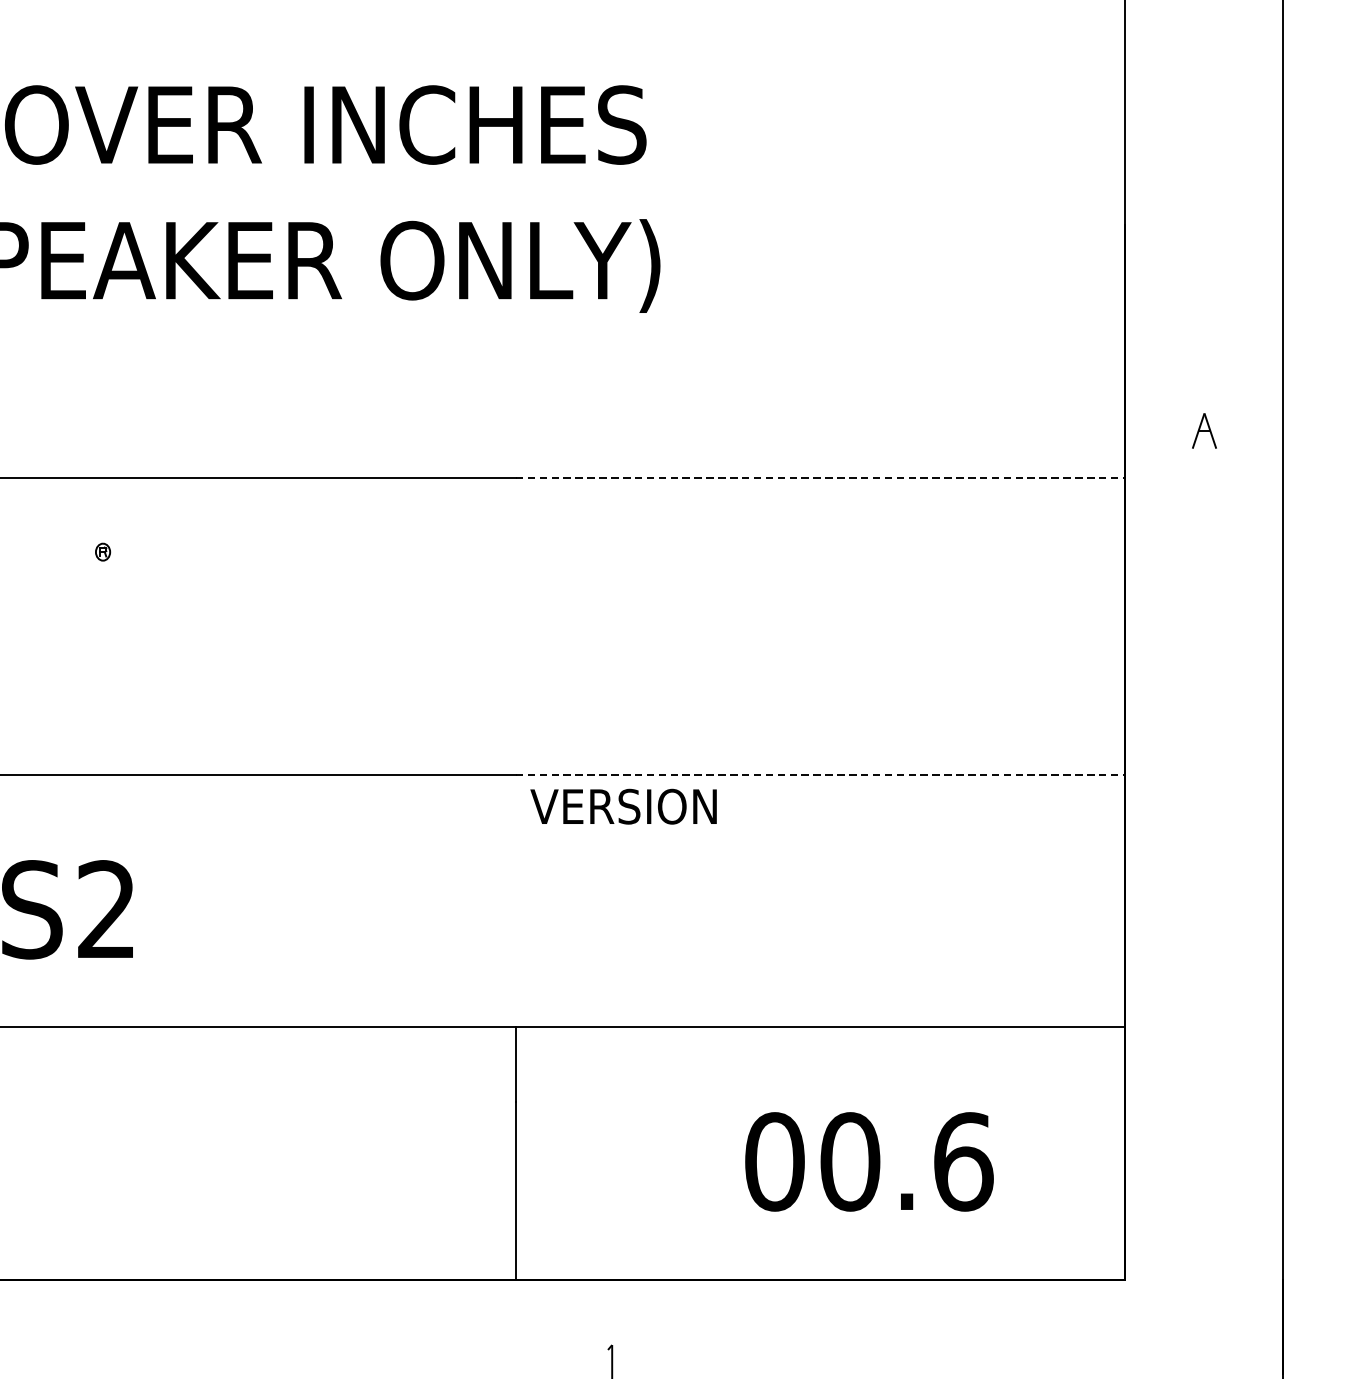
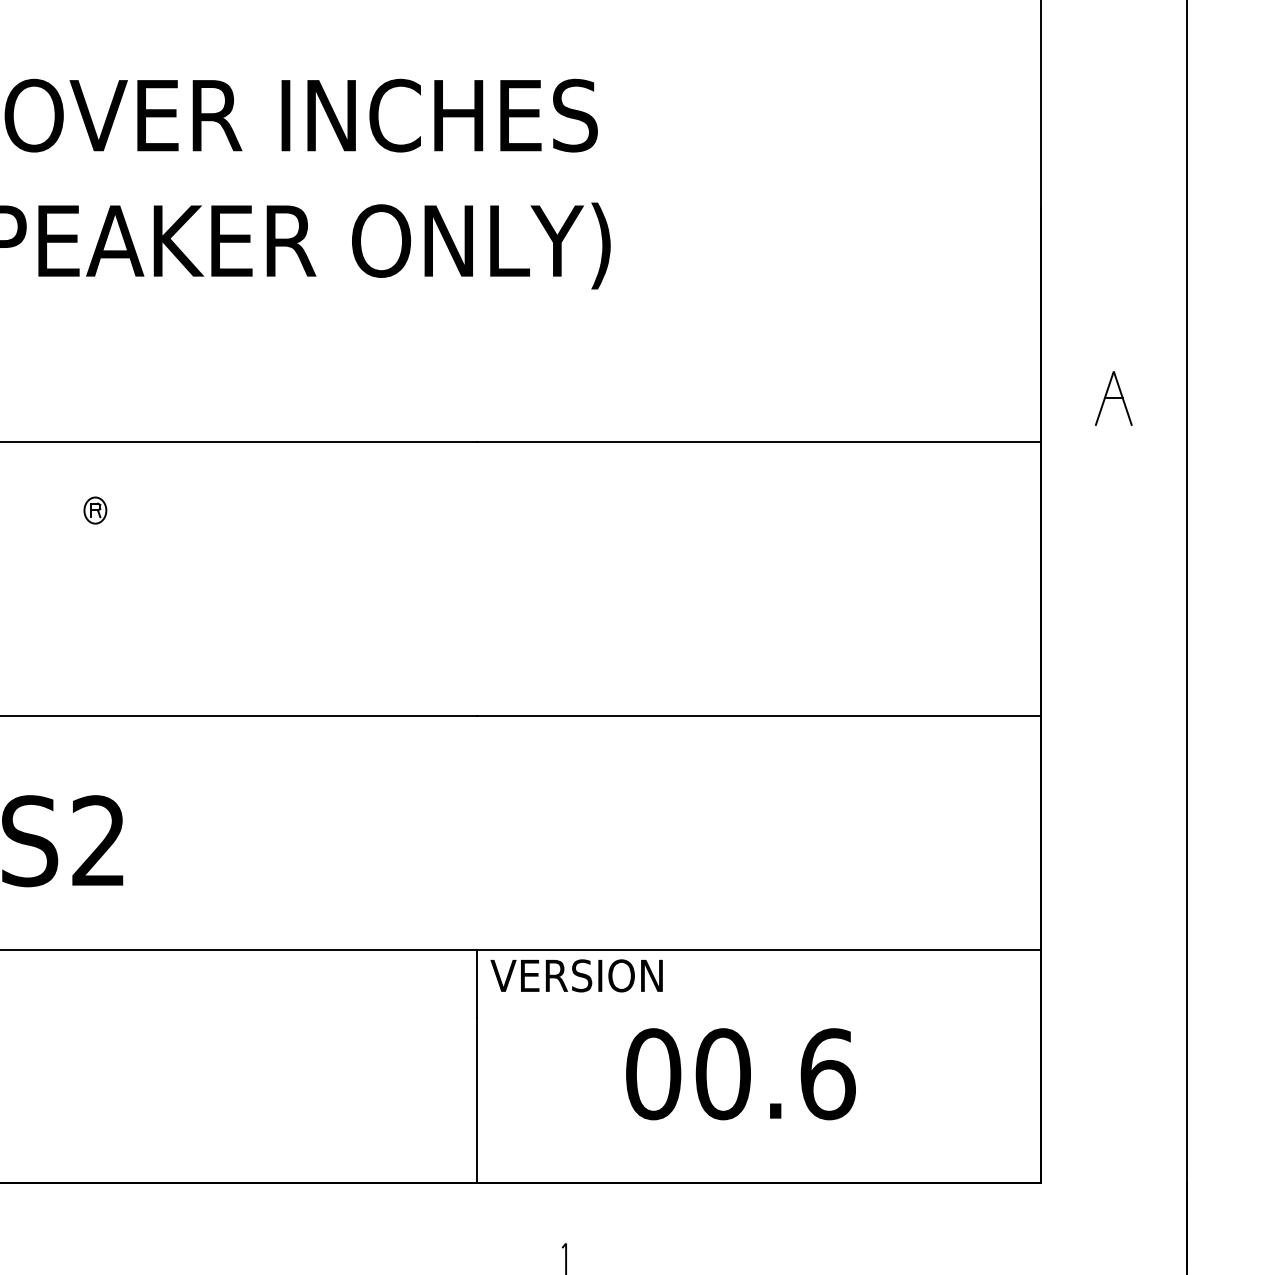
part: (1204, 430) -> (1113, 398), size x1.67
line: (820, 477) -> (758, 441), dashed -> solid
part: (103, 552) -> (95, 510), size x1.67
line: (820, 774) -> (758, 716), dashed -> solid
text: (623, 806) -> (576, 975), moved
text: (868, 1162) -> (740, 1074), moved

